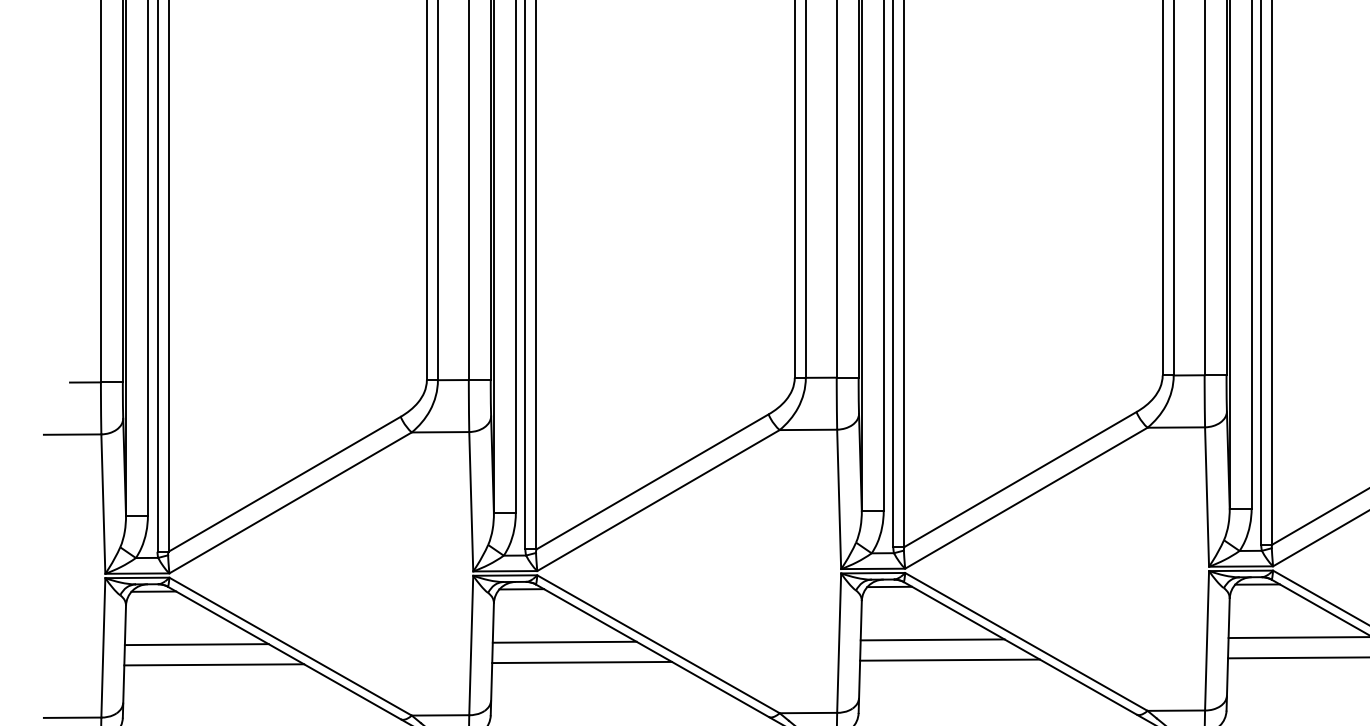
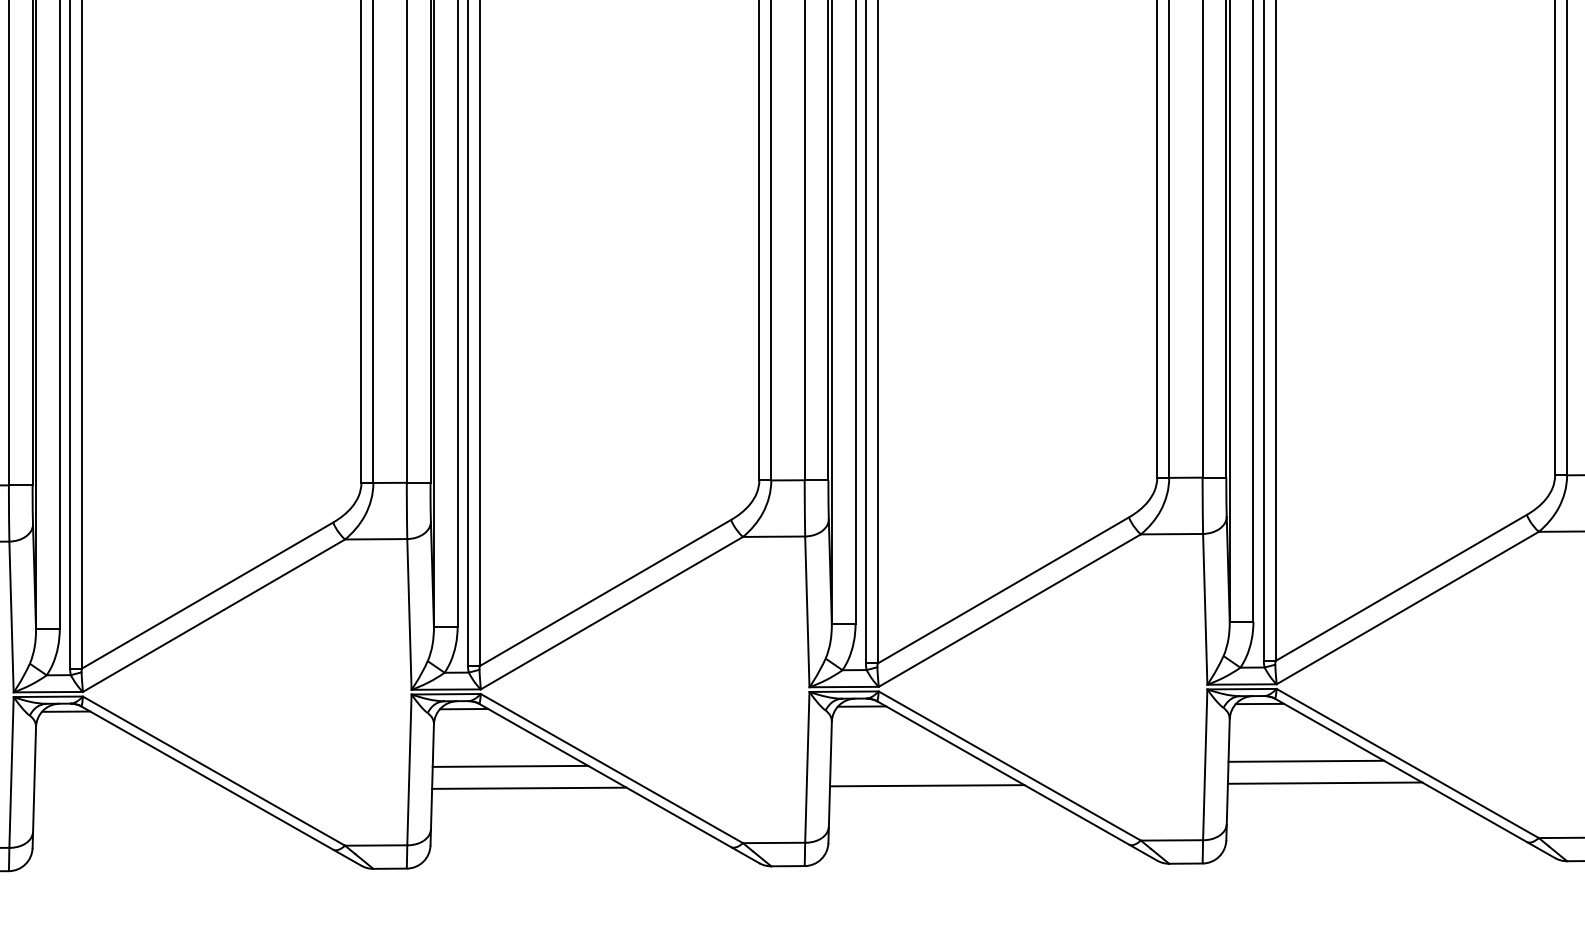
line: (932, 639) -> (908, 763), removed
line: (196, 644) -> (112, 768), removed
line: (214, 664) -> (131, 790), removed

